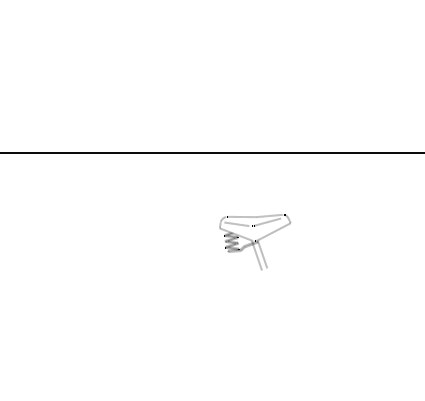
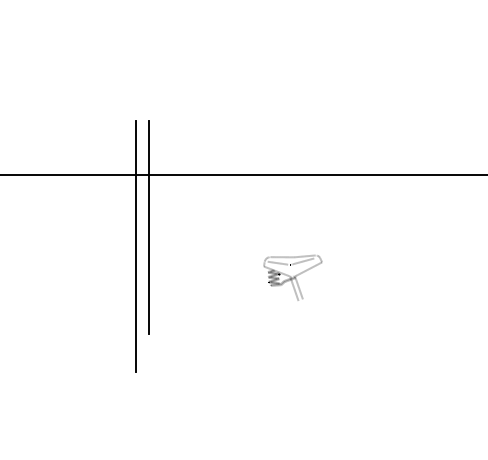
line: (129, 197) -> (148, 226), added
line: (118, 214) -> (136, 245), added
part: (254, 241) -> (292, 277), size x0.71

